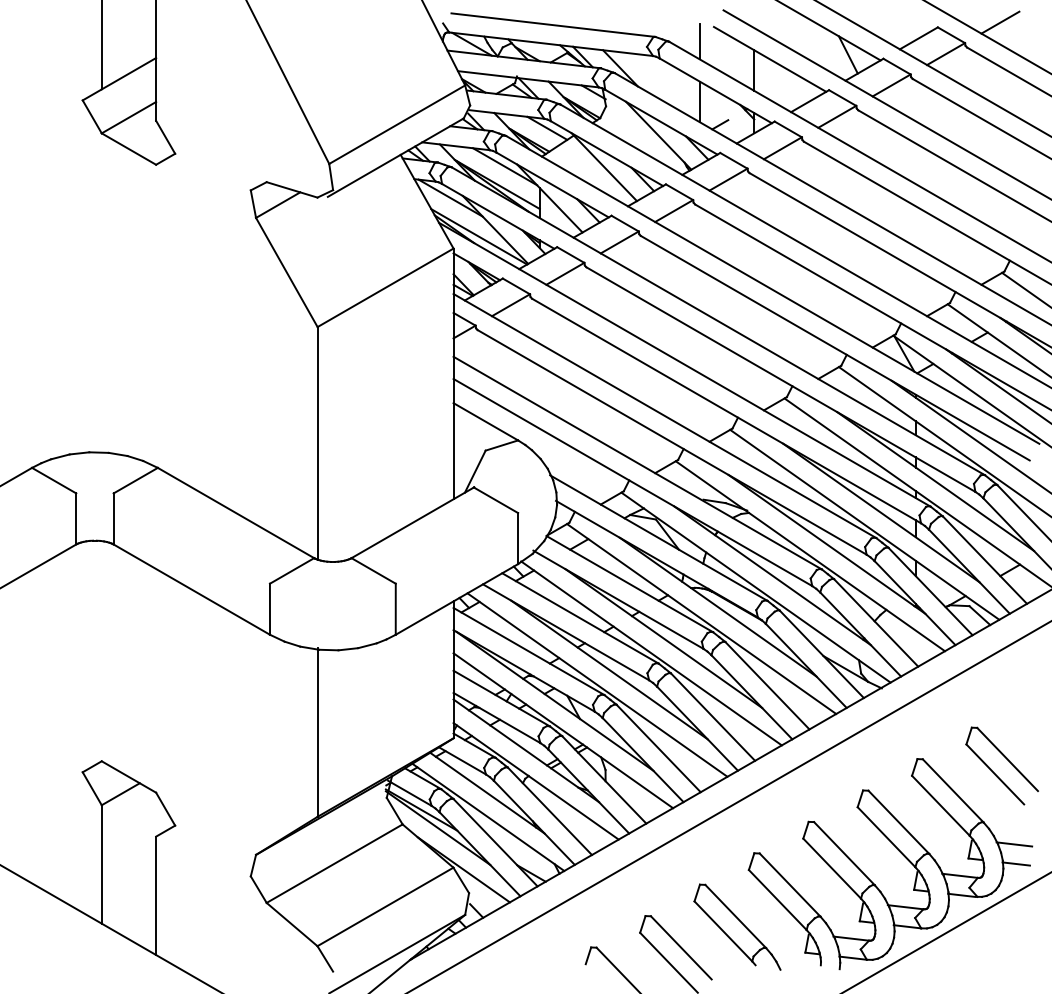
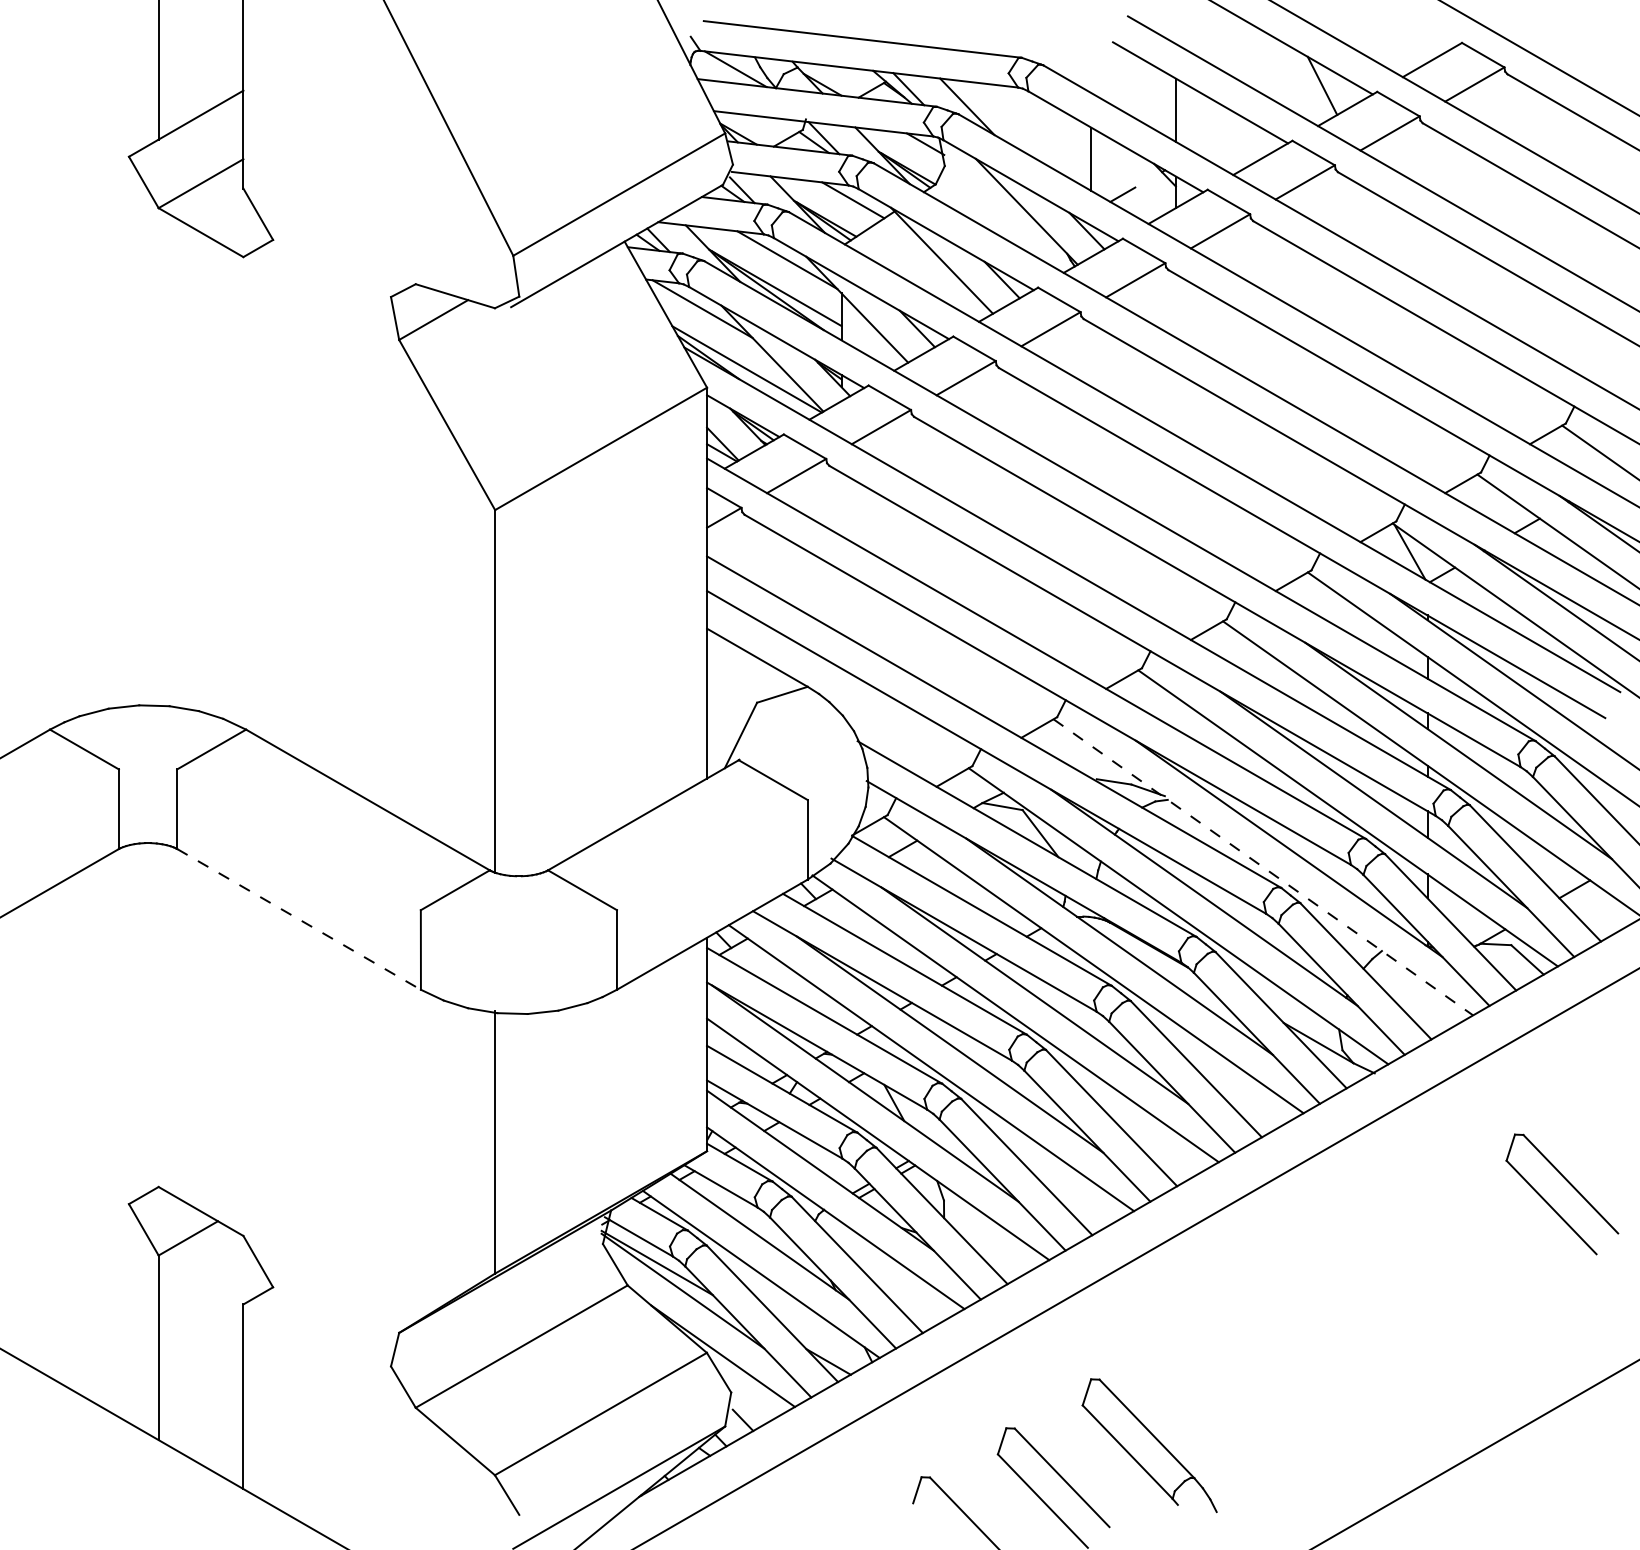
line: (1000, 22) -> (1559, 35), removed
line: (699, 41) -> (1090, 64), removed
line: (810, 556) -> (1263, 867), solid -> dashed
line: (192, 589) -> (300, 919), solid -> dashed
part: (900, 853) -> (1403, 1330), removed

